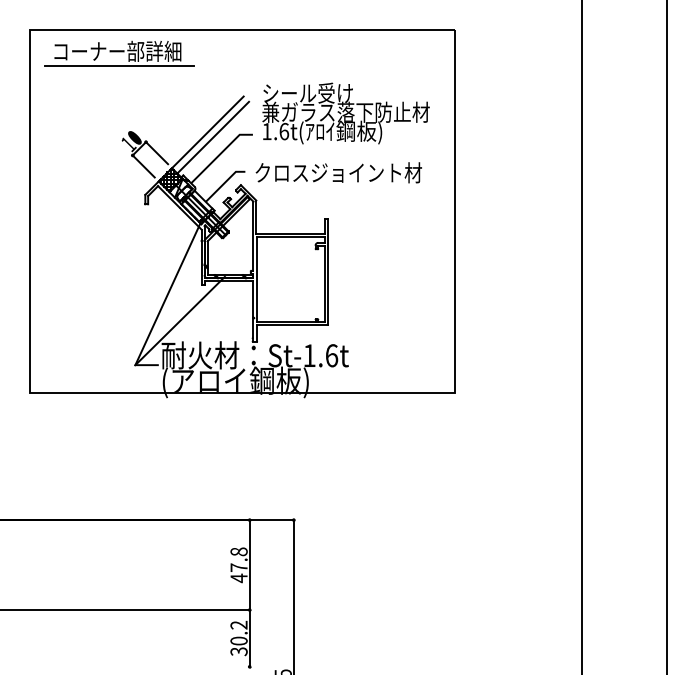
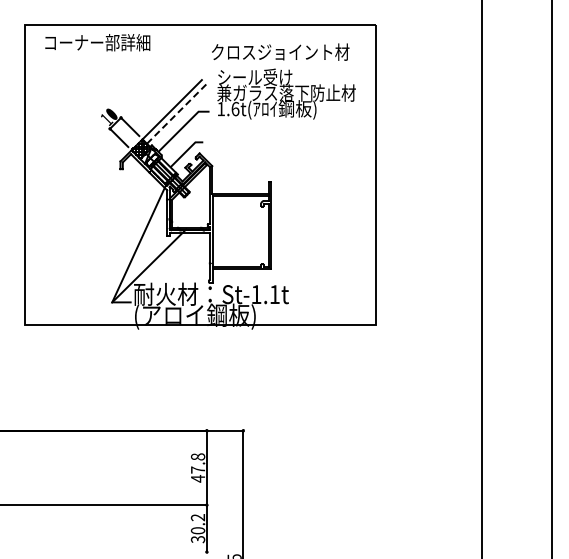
line: (118, 65) -> (98, 54), removed
line: (213, 138) -> (176, 114), solid -> dashed
text: (338, 171) -> (280, 51), moved
text: (331, 355) -> (274, 294), St-1.6t -> St-1.1t

